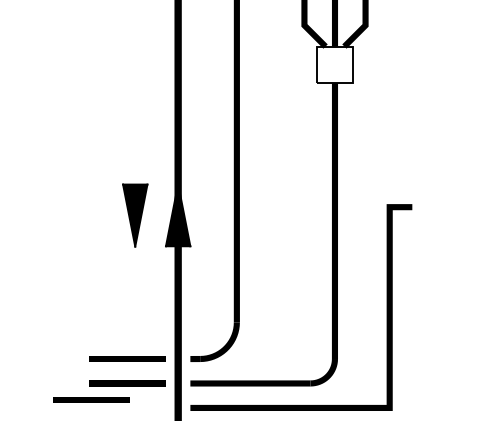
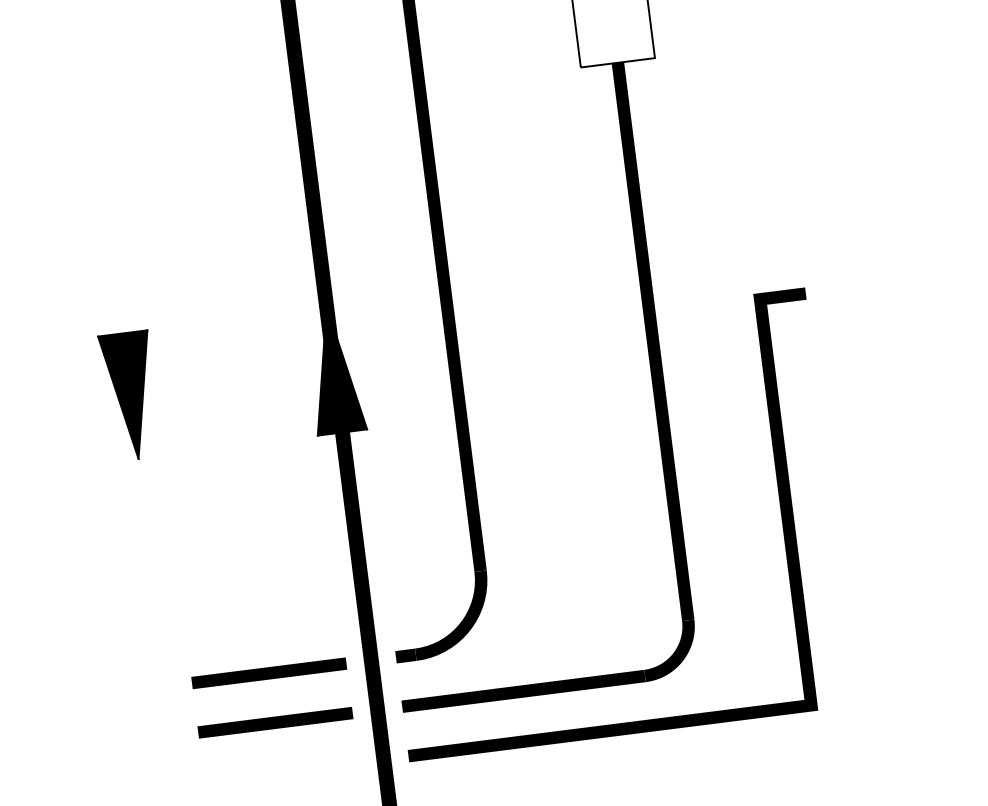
part: (135, 215) -> (131, 395), moved
line: (91, 399) -> (206, 764), removed

